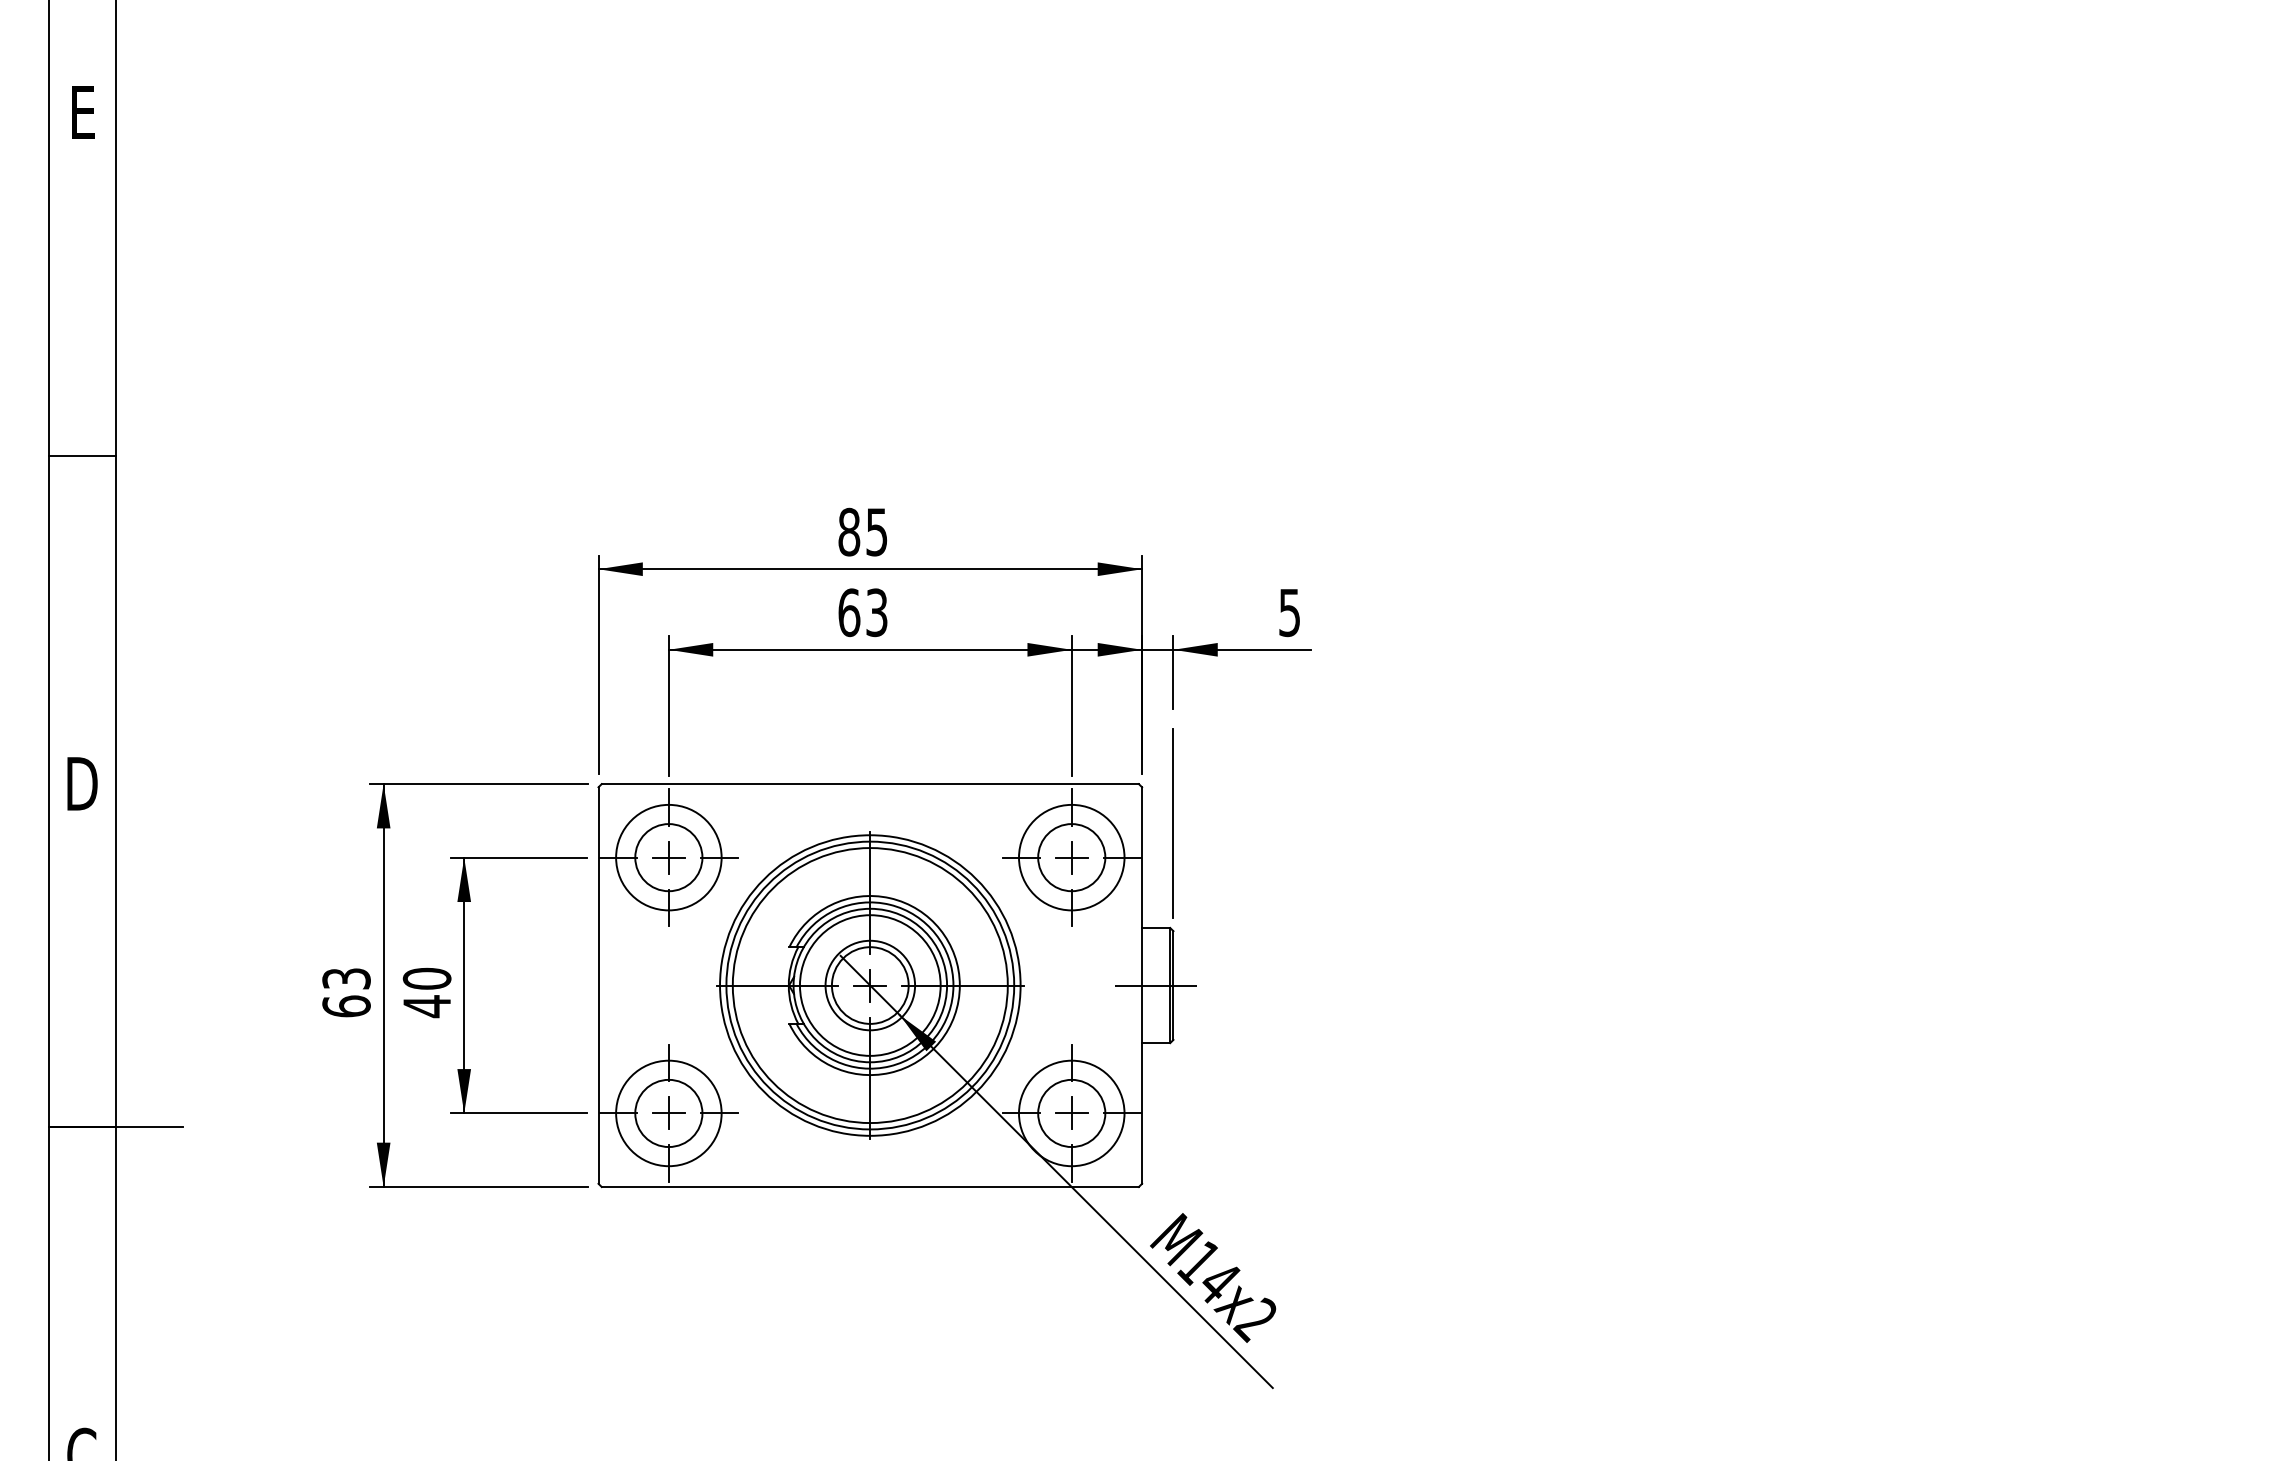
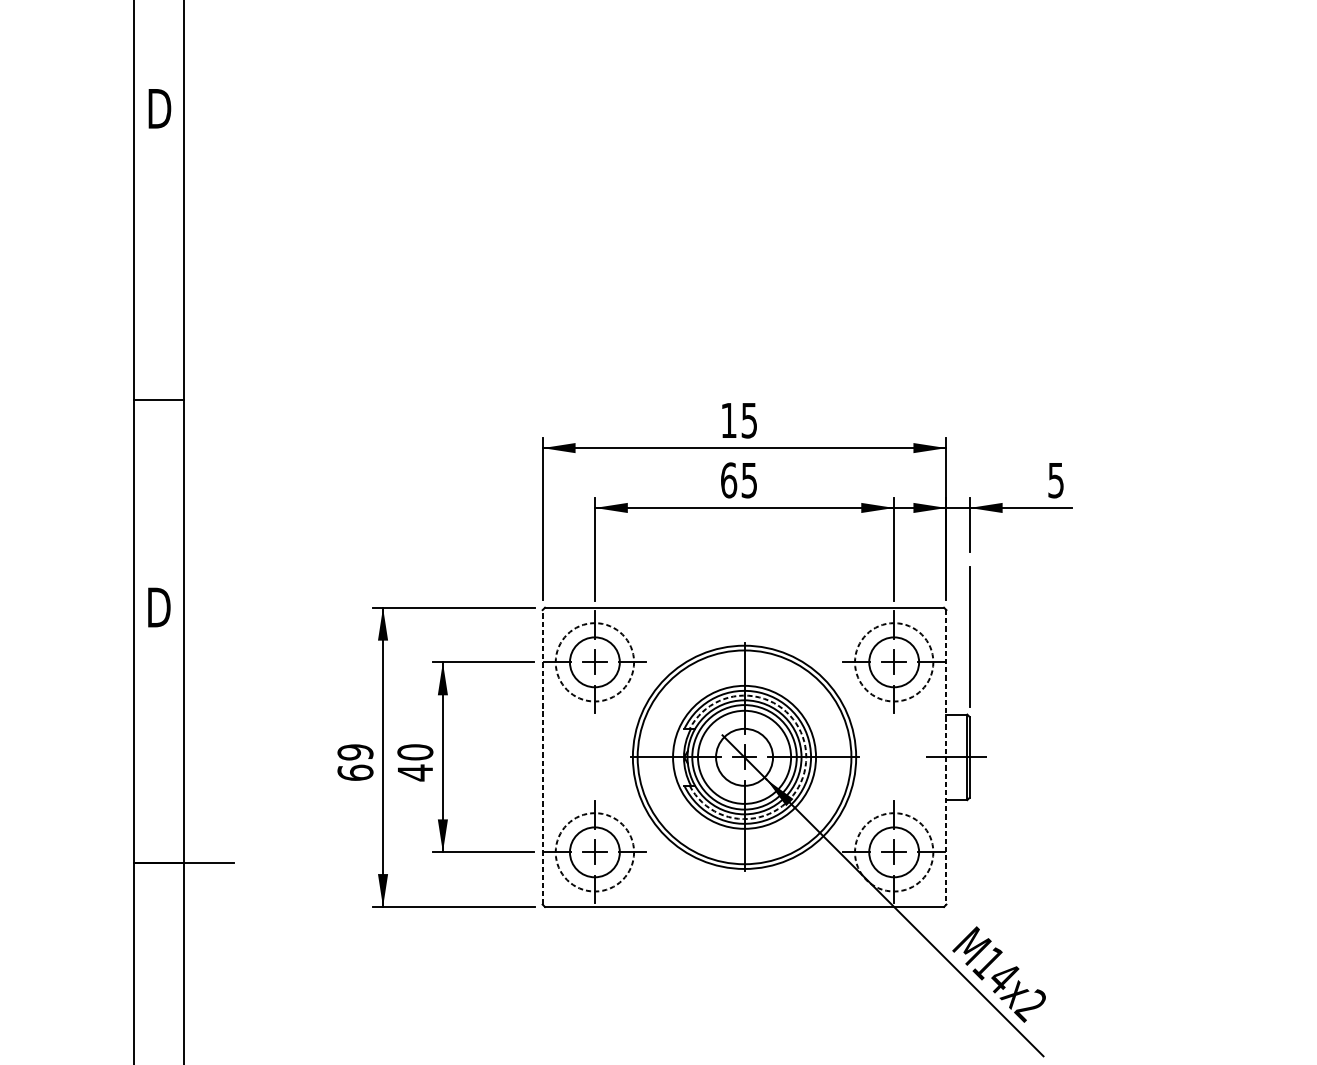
text: (83, 111) -> (160, 108), E -> D
line: (81, 455) -> (158, 399), moved
text: (849, 531) -> (729, 420), 85 -> 15
text: (877, 612) -> (749, 480), 63 -> 65
circle: (668, 857) -> (594, 662), solid -> dashed
circle: (1071, 857) -> (893, 662), solid -> dashed
text: (346, 978) -> (355, 752), 63 -> 69
line: (598, 985) -> (542, 757), solid -> dashed
circle: (869, 985) -> (743, 757), size x0.7
circle: (870, 985) -> (744, 757), size x1.4
arc: (953, 985) -> (806, 757), solid -> dashed
line: (1142, 986) -> (946, 758), solid -> dashed
circle: (668, 1113) -> (594, 852), solid -> dashed
circle: (1071, 1113) -> (893, 852), solid -> dashed

